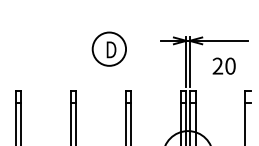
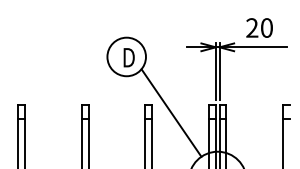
text: (223, 65) -> (258, 27), moved
line: (147, 97) -> (170, 112), added

